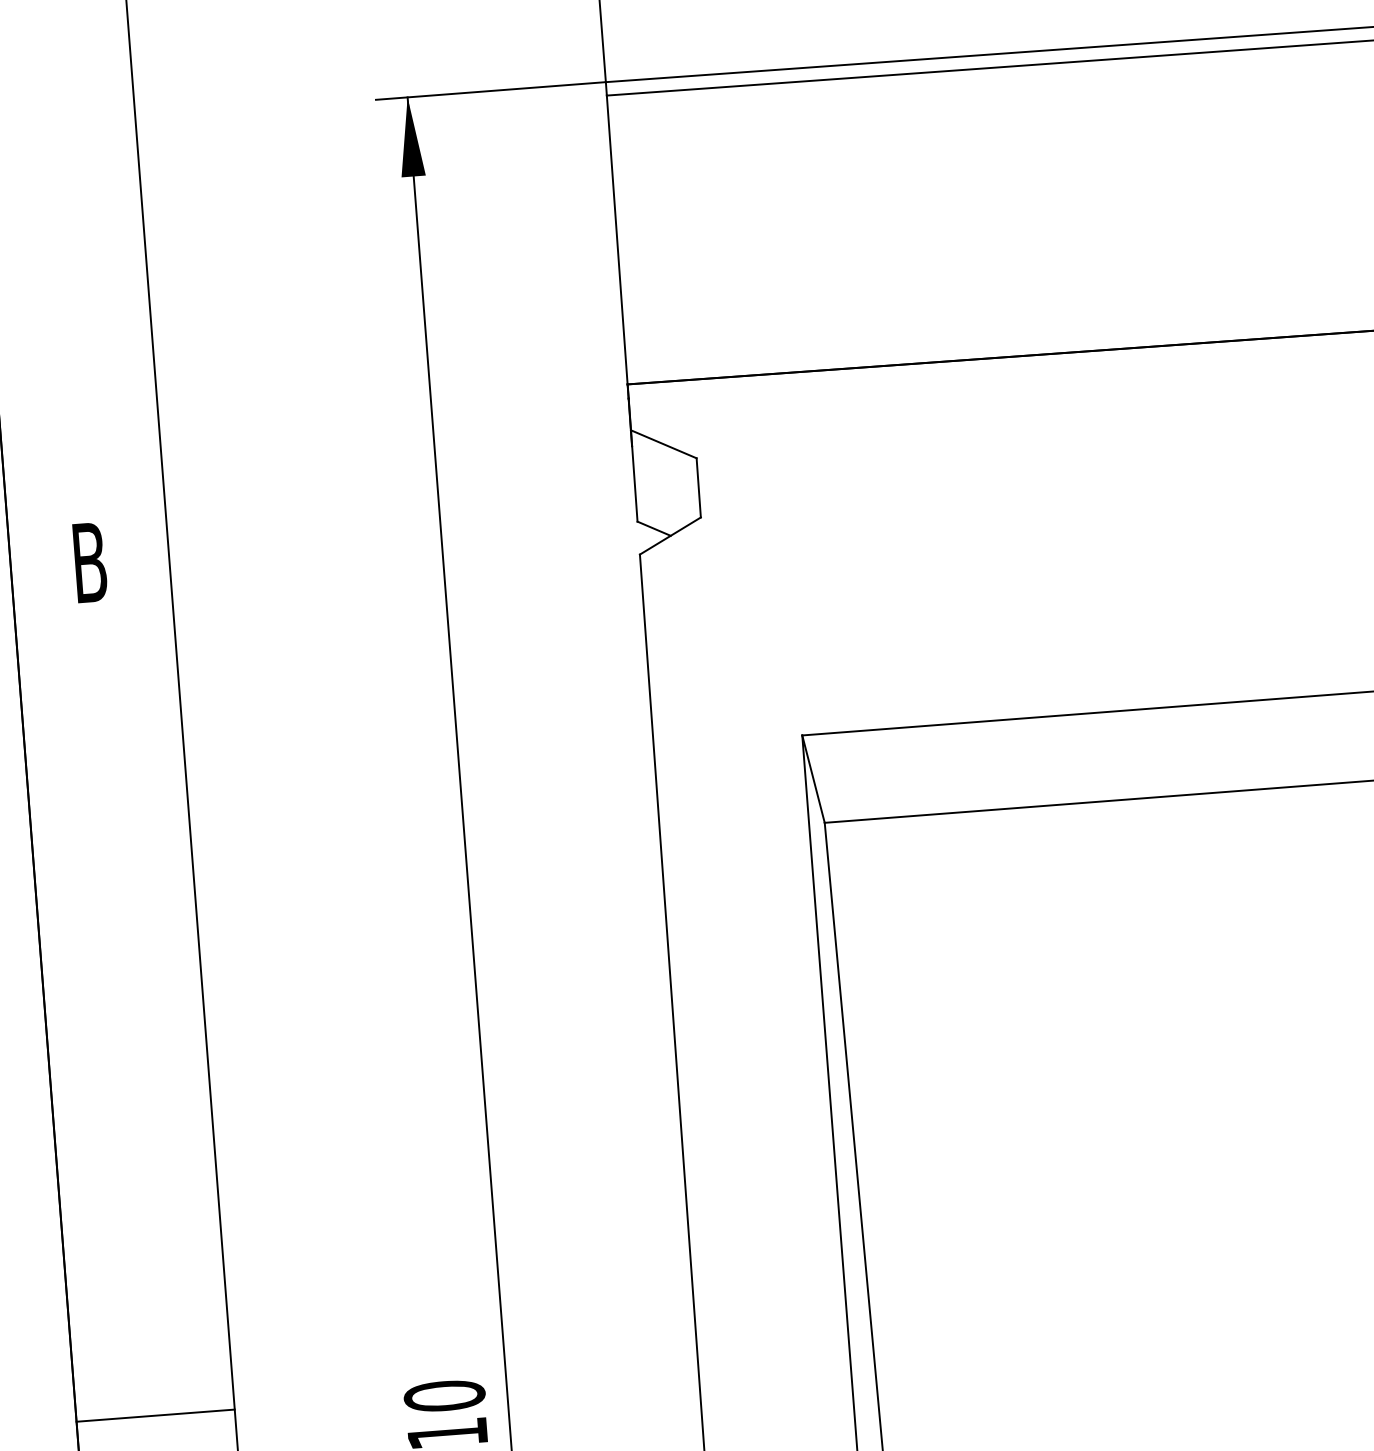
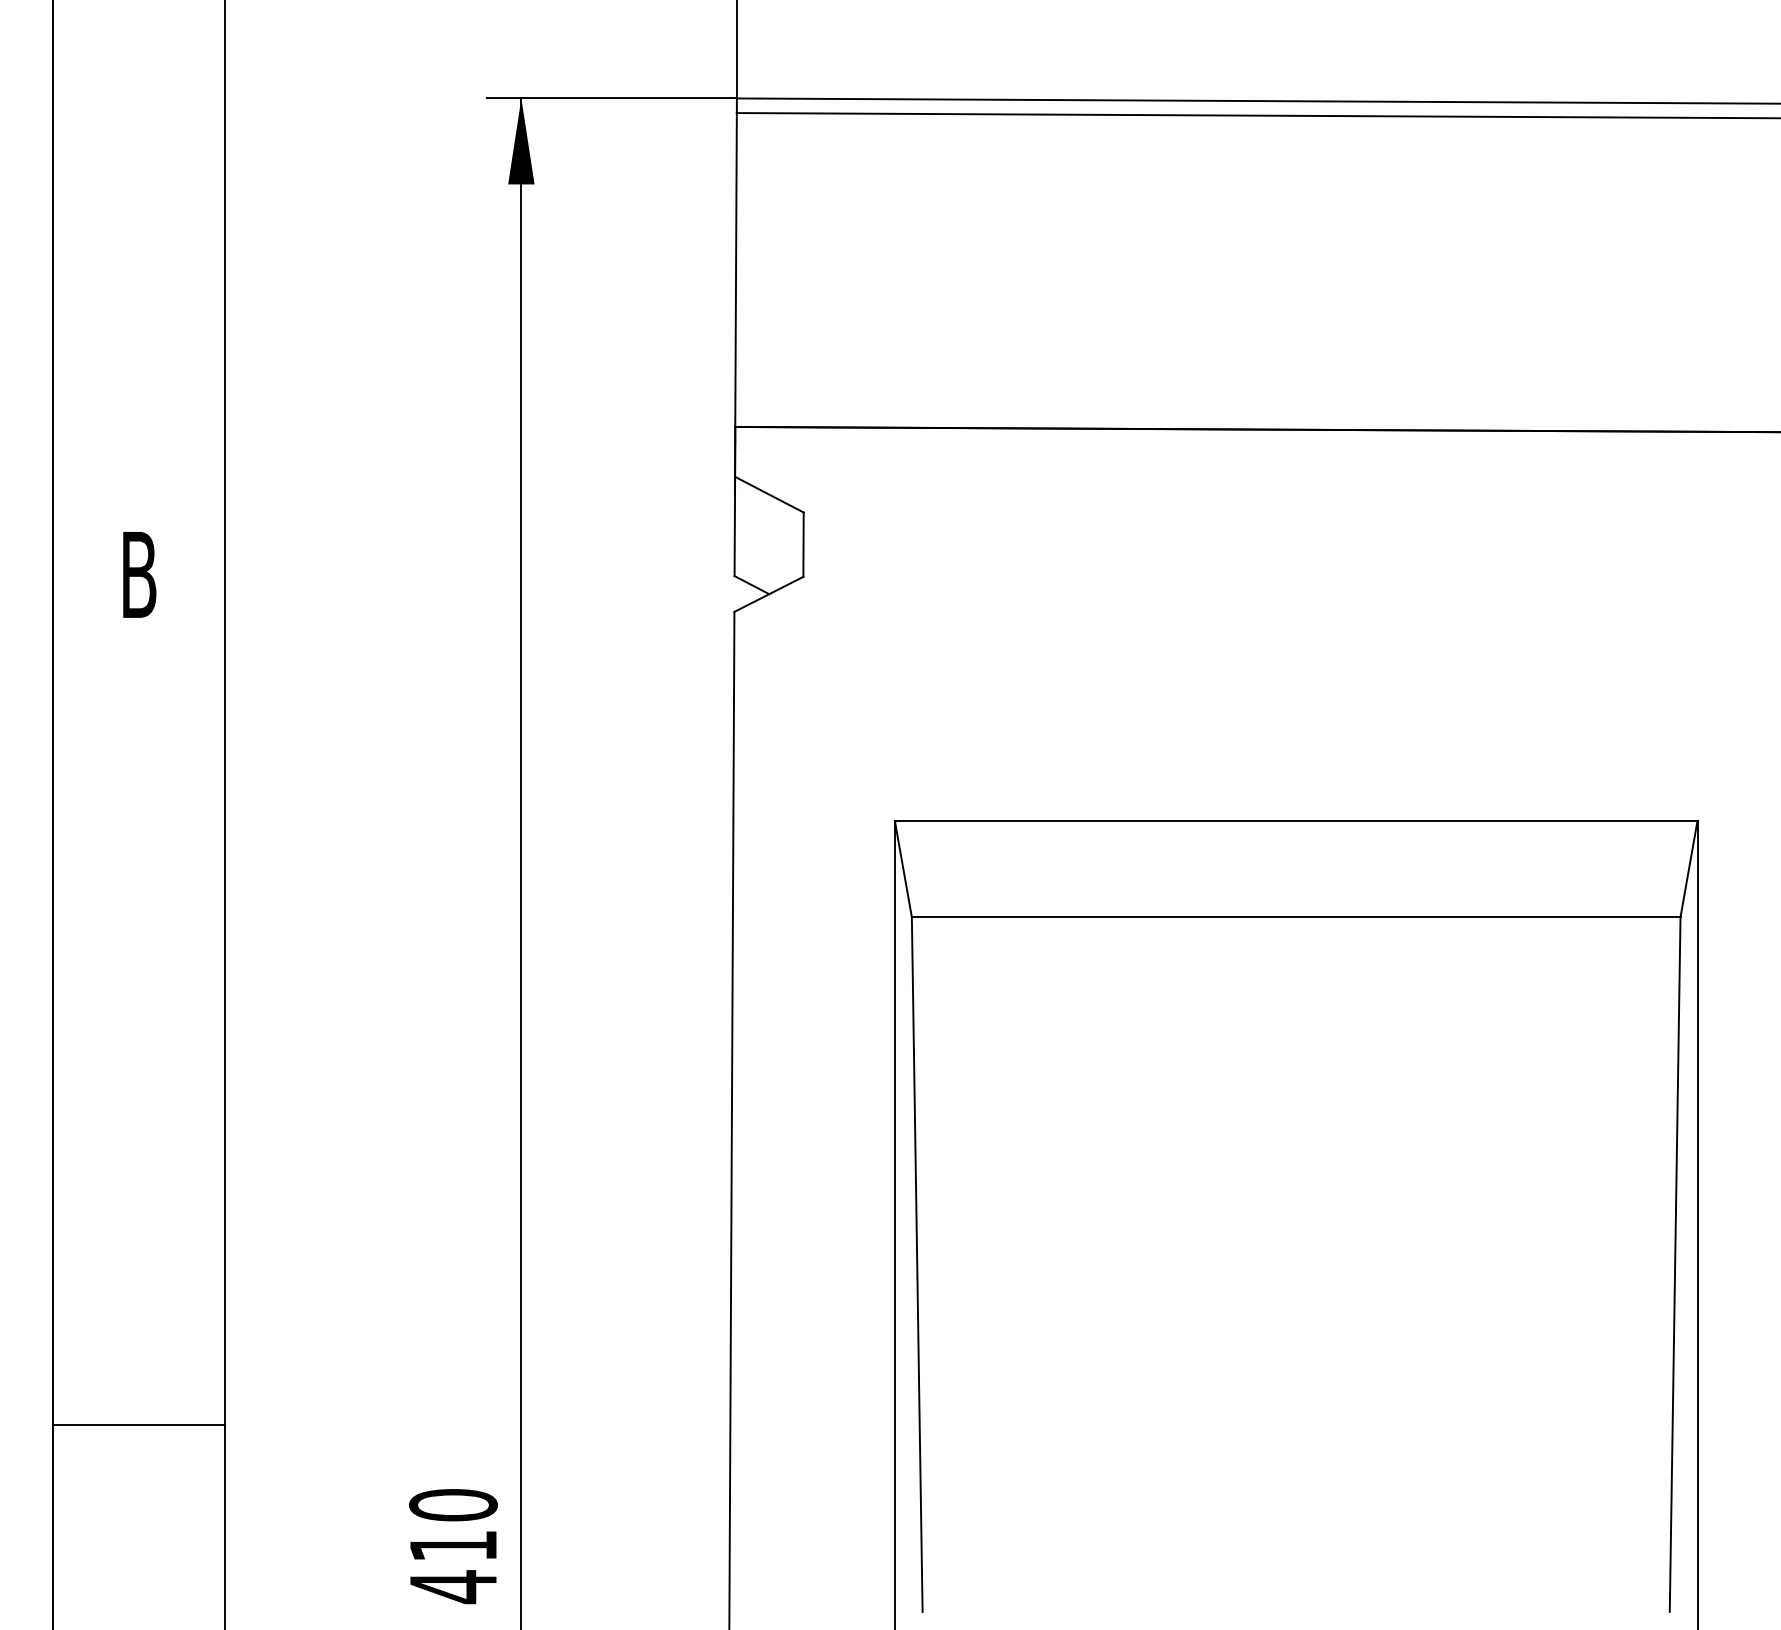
line: (155, 1415) -> (139, 1425), moved

